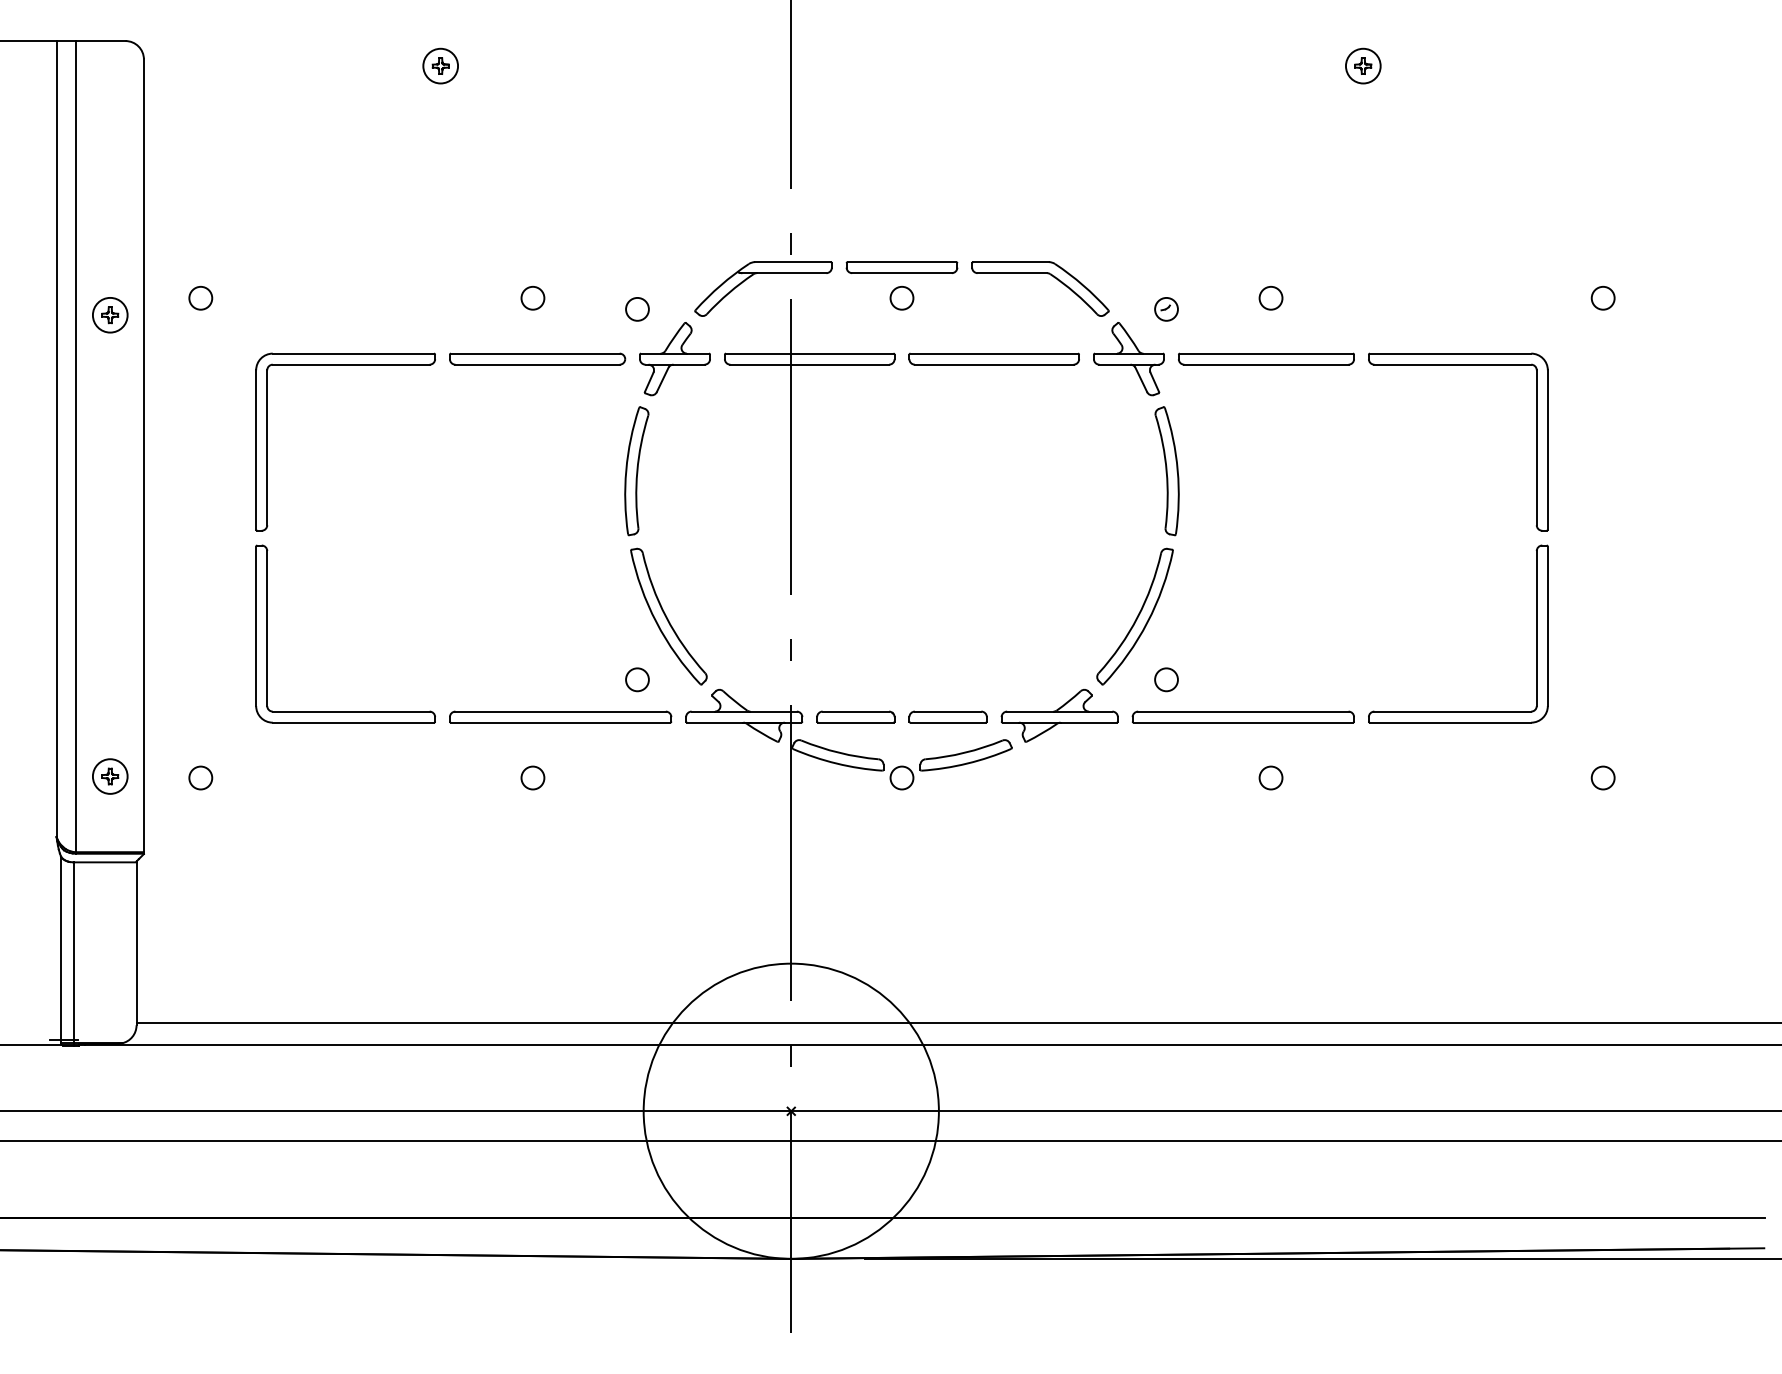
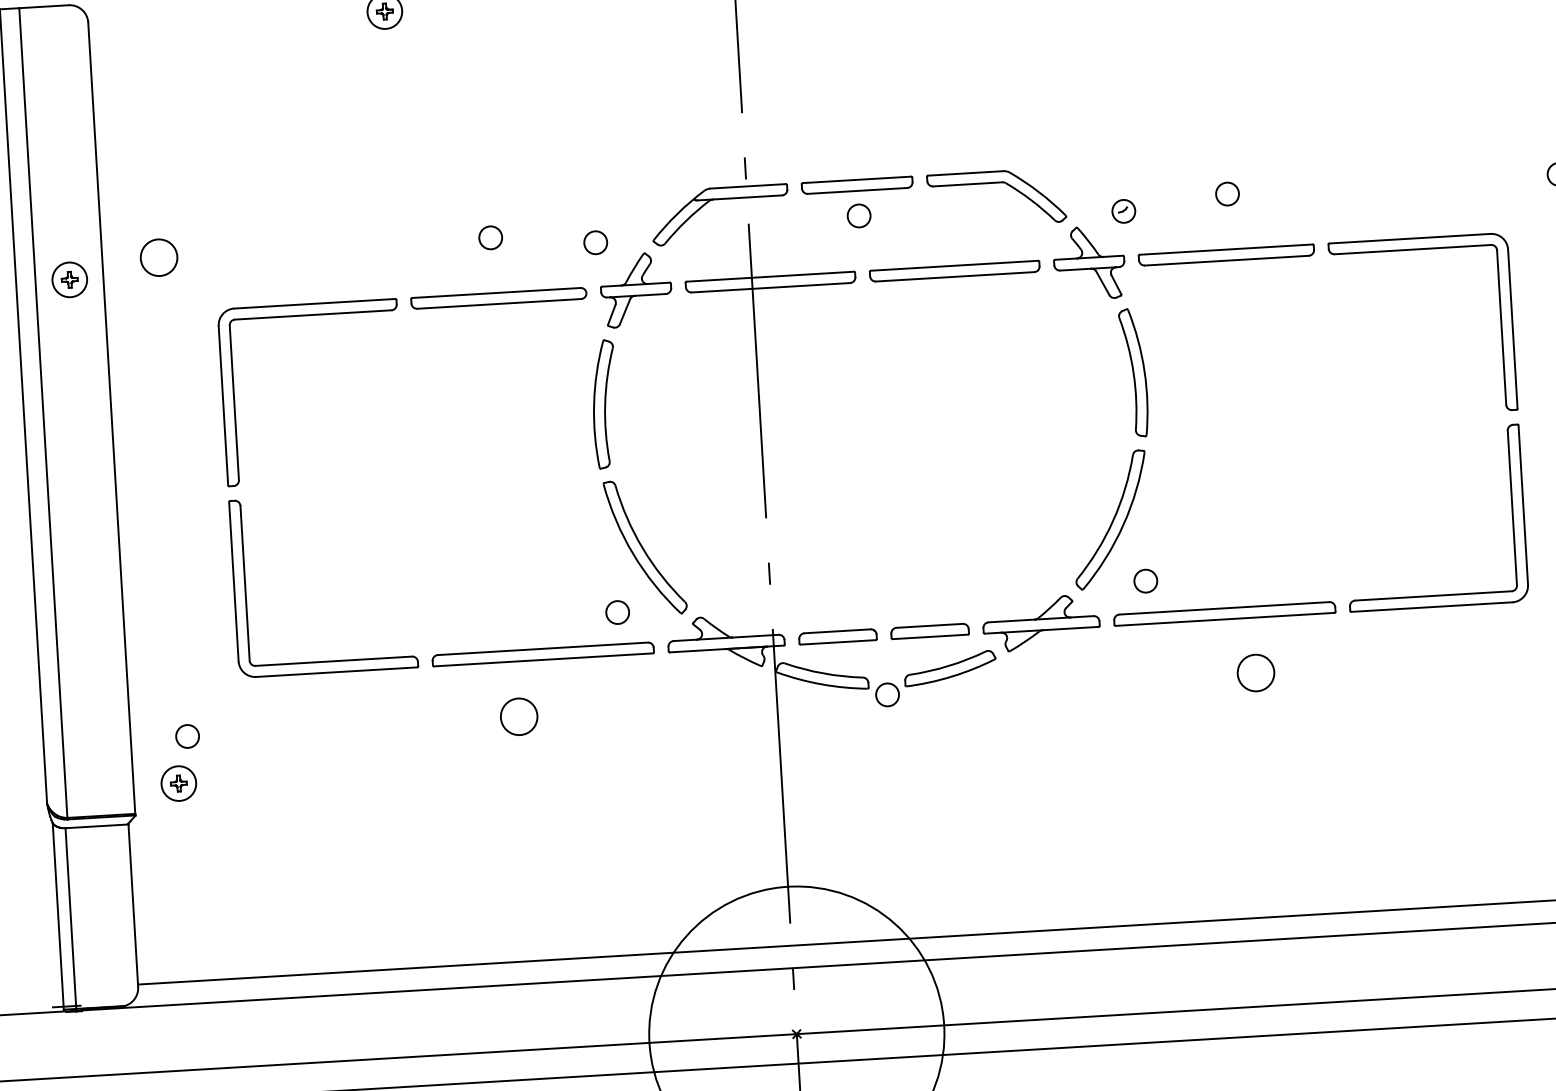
circle: (200, 297) -> (158, 256), size x1.6
part: (110, 776) -> (179, 783), moved
circle: (532, 777) -> (518, 716), size x1.6
circle: (1270, 777) -> (1255, 672), size x1.6

